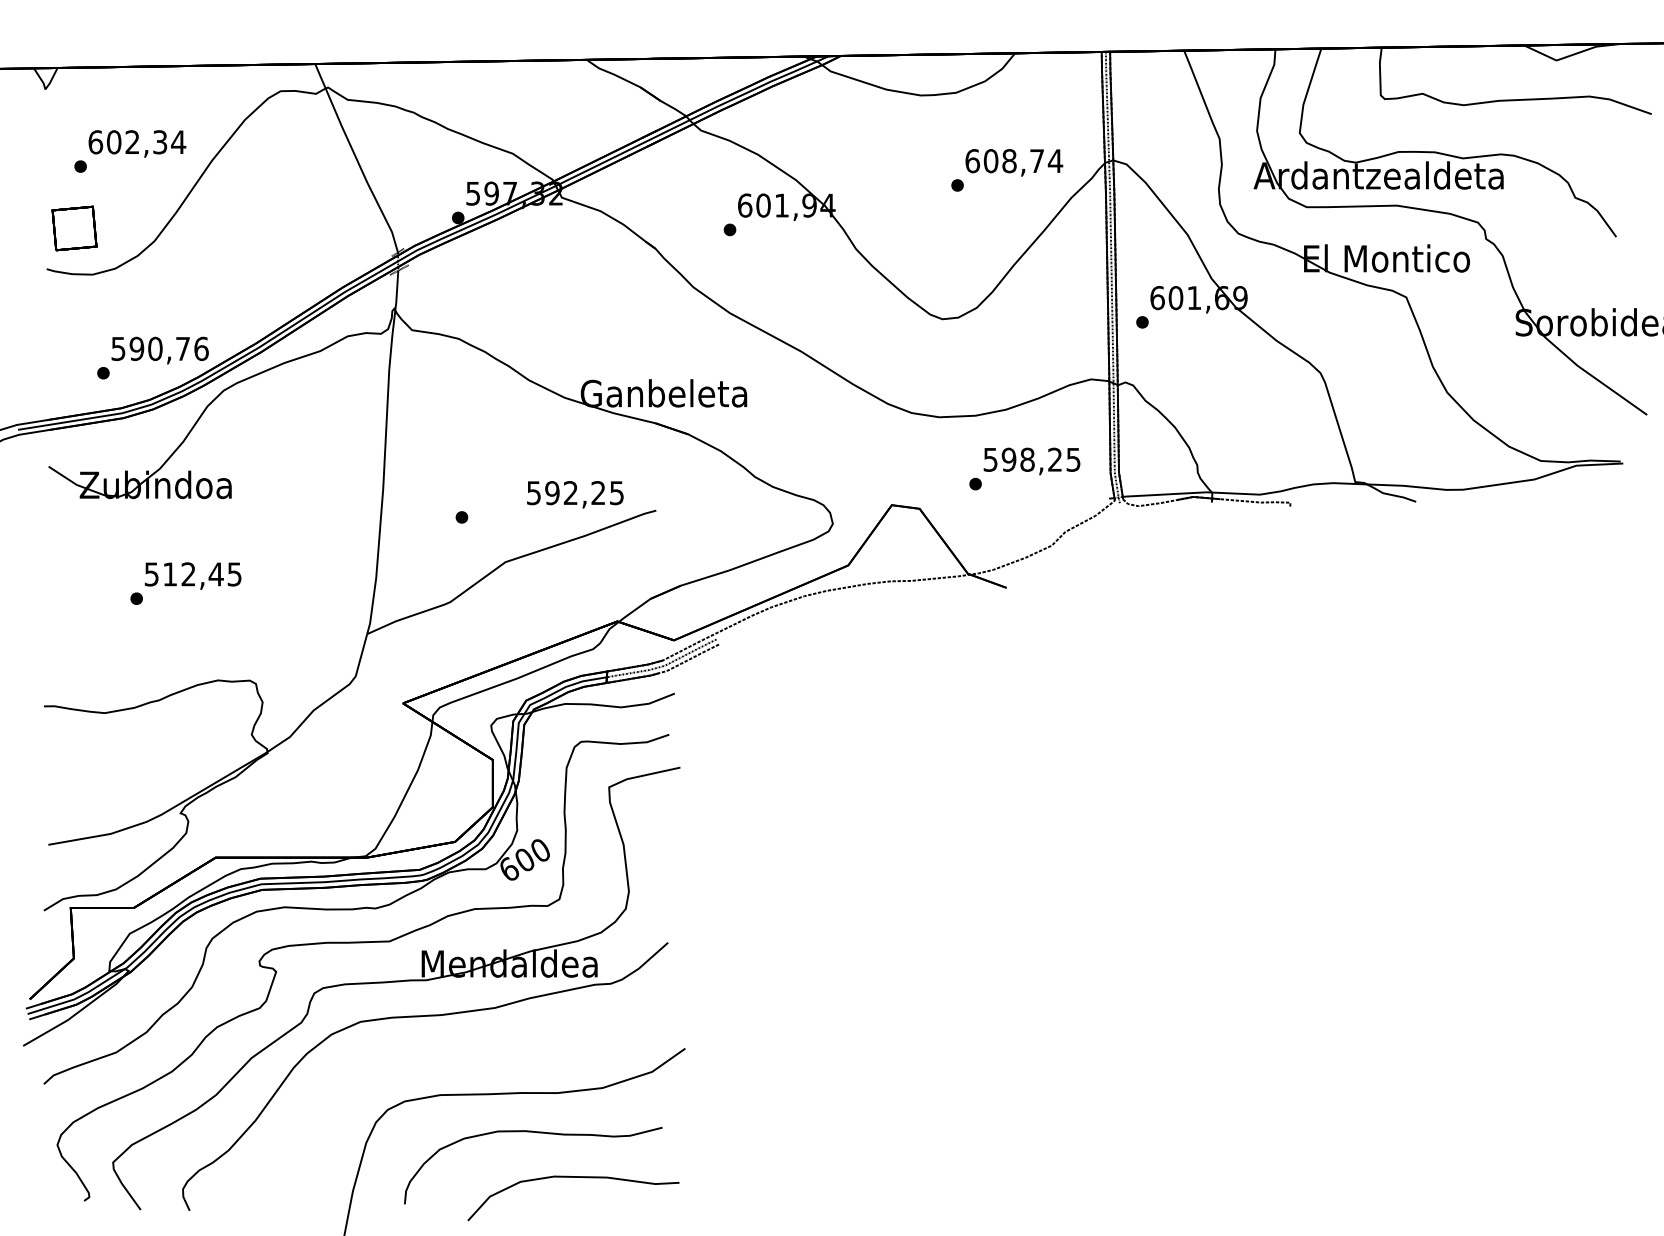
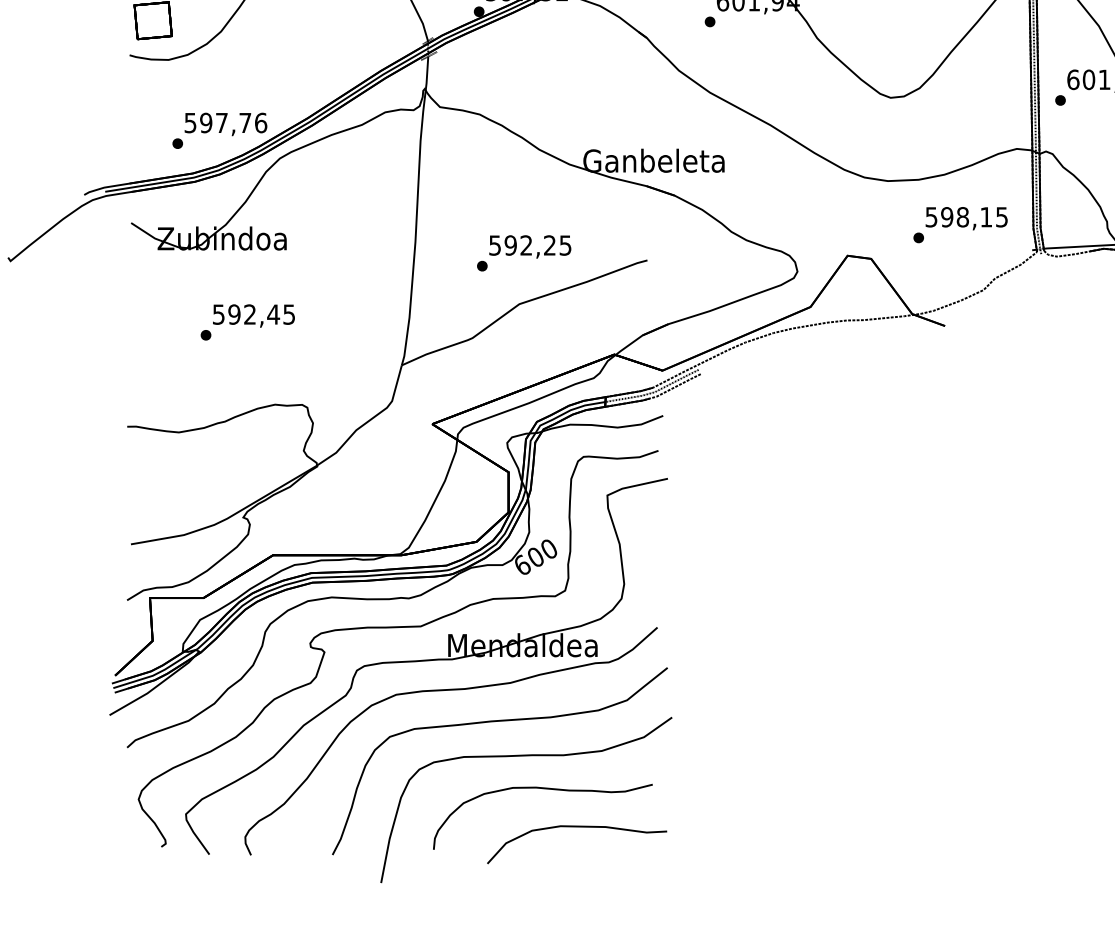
text: (155, 348) -> (221, 122), 590,76 -> 597,76
text: (1054, 459) -> (985, 216), 598,25 -> 598,15
text: (575, 494) -> (530, 246), moved
text: (170, 574) -> (234, 314), 512,45 -> 592,45
part: (482, 1053) -> (499, 721), added

